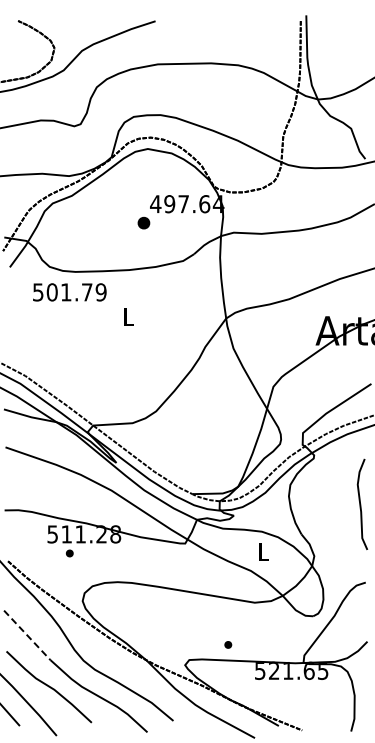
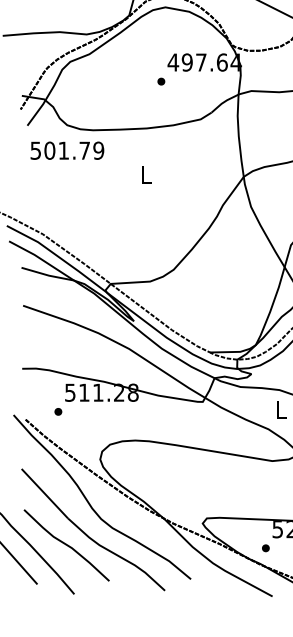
part: (143, 223) -> (161, 81), size x0.62
text: (69, 292) -> (67, 150), moved
part: (69, 553) -> (58, 411), moved
line: (27, 635) -> (45, 493), dashed -> solid
part: (228, 644) -> (266, 547), moved

